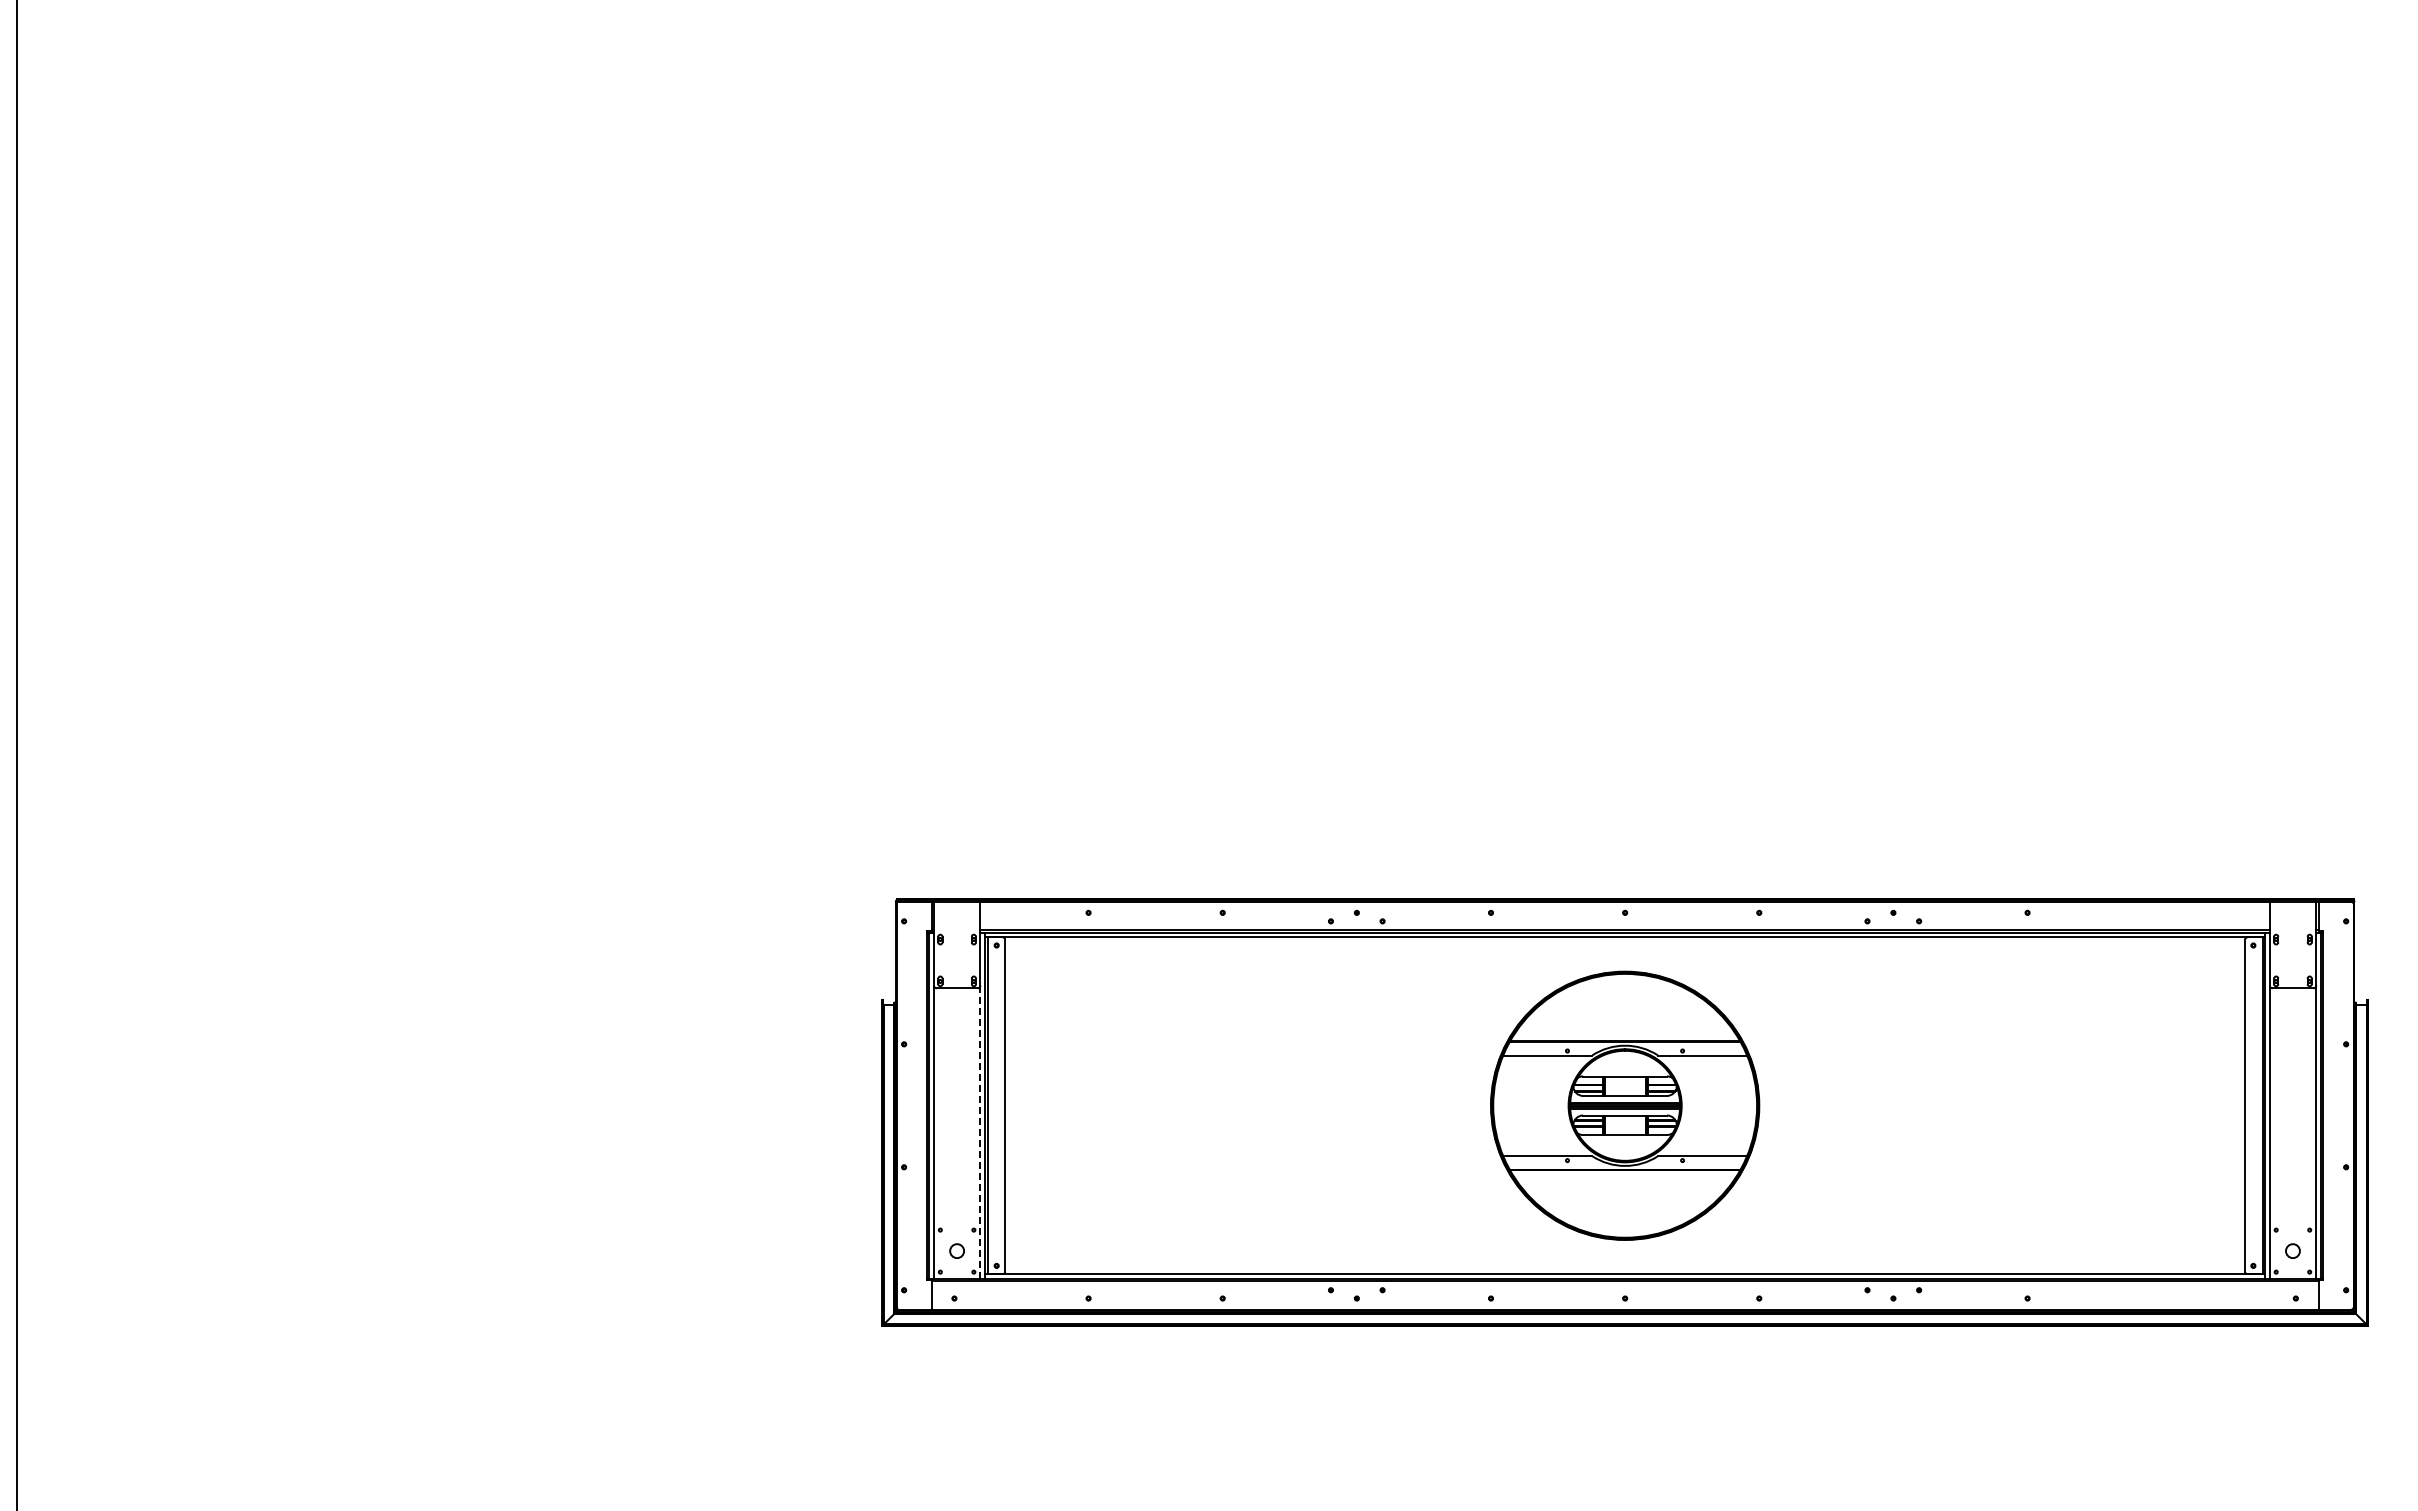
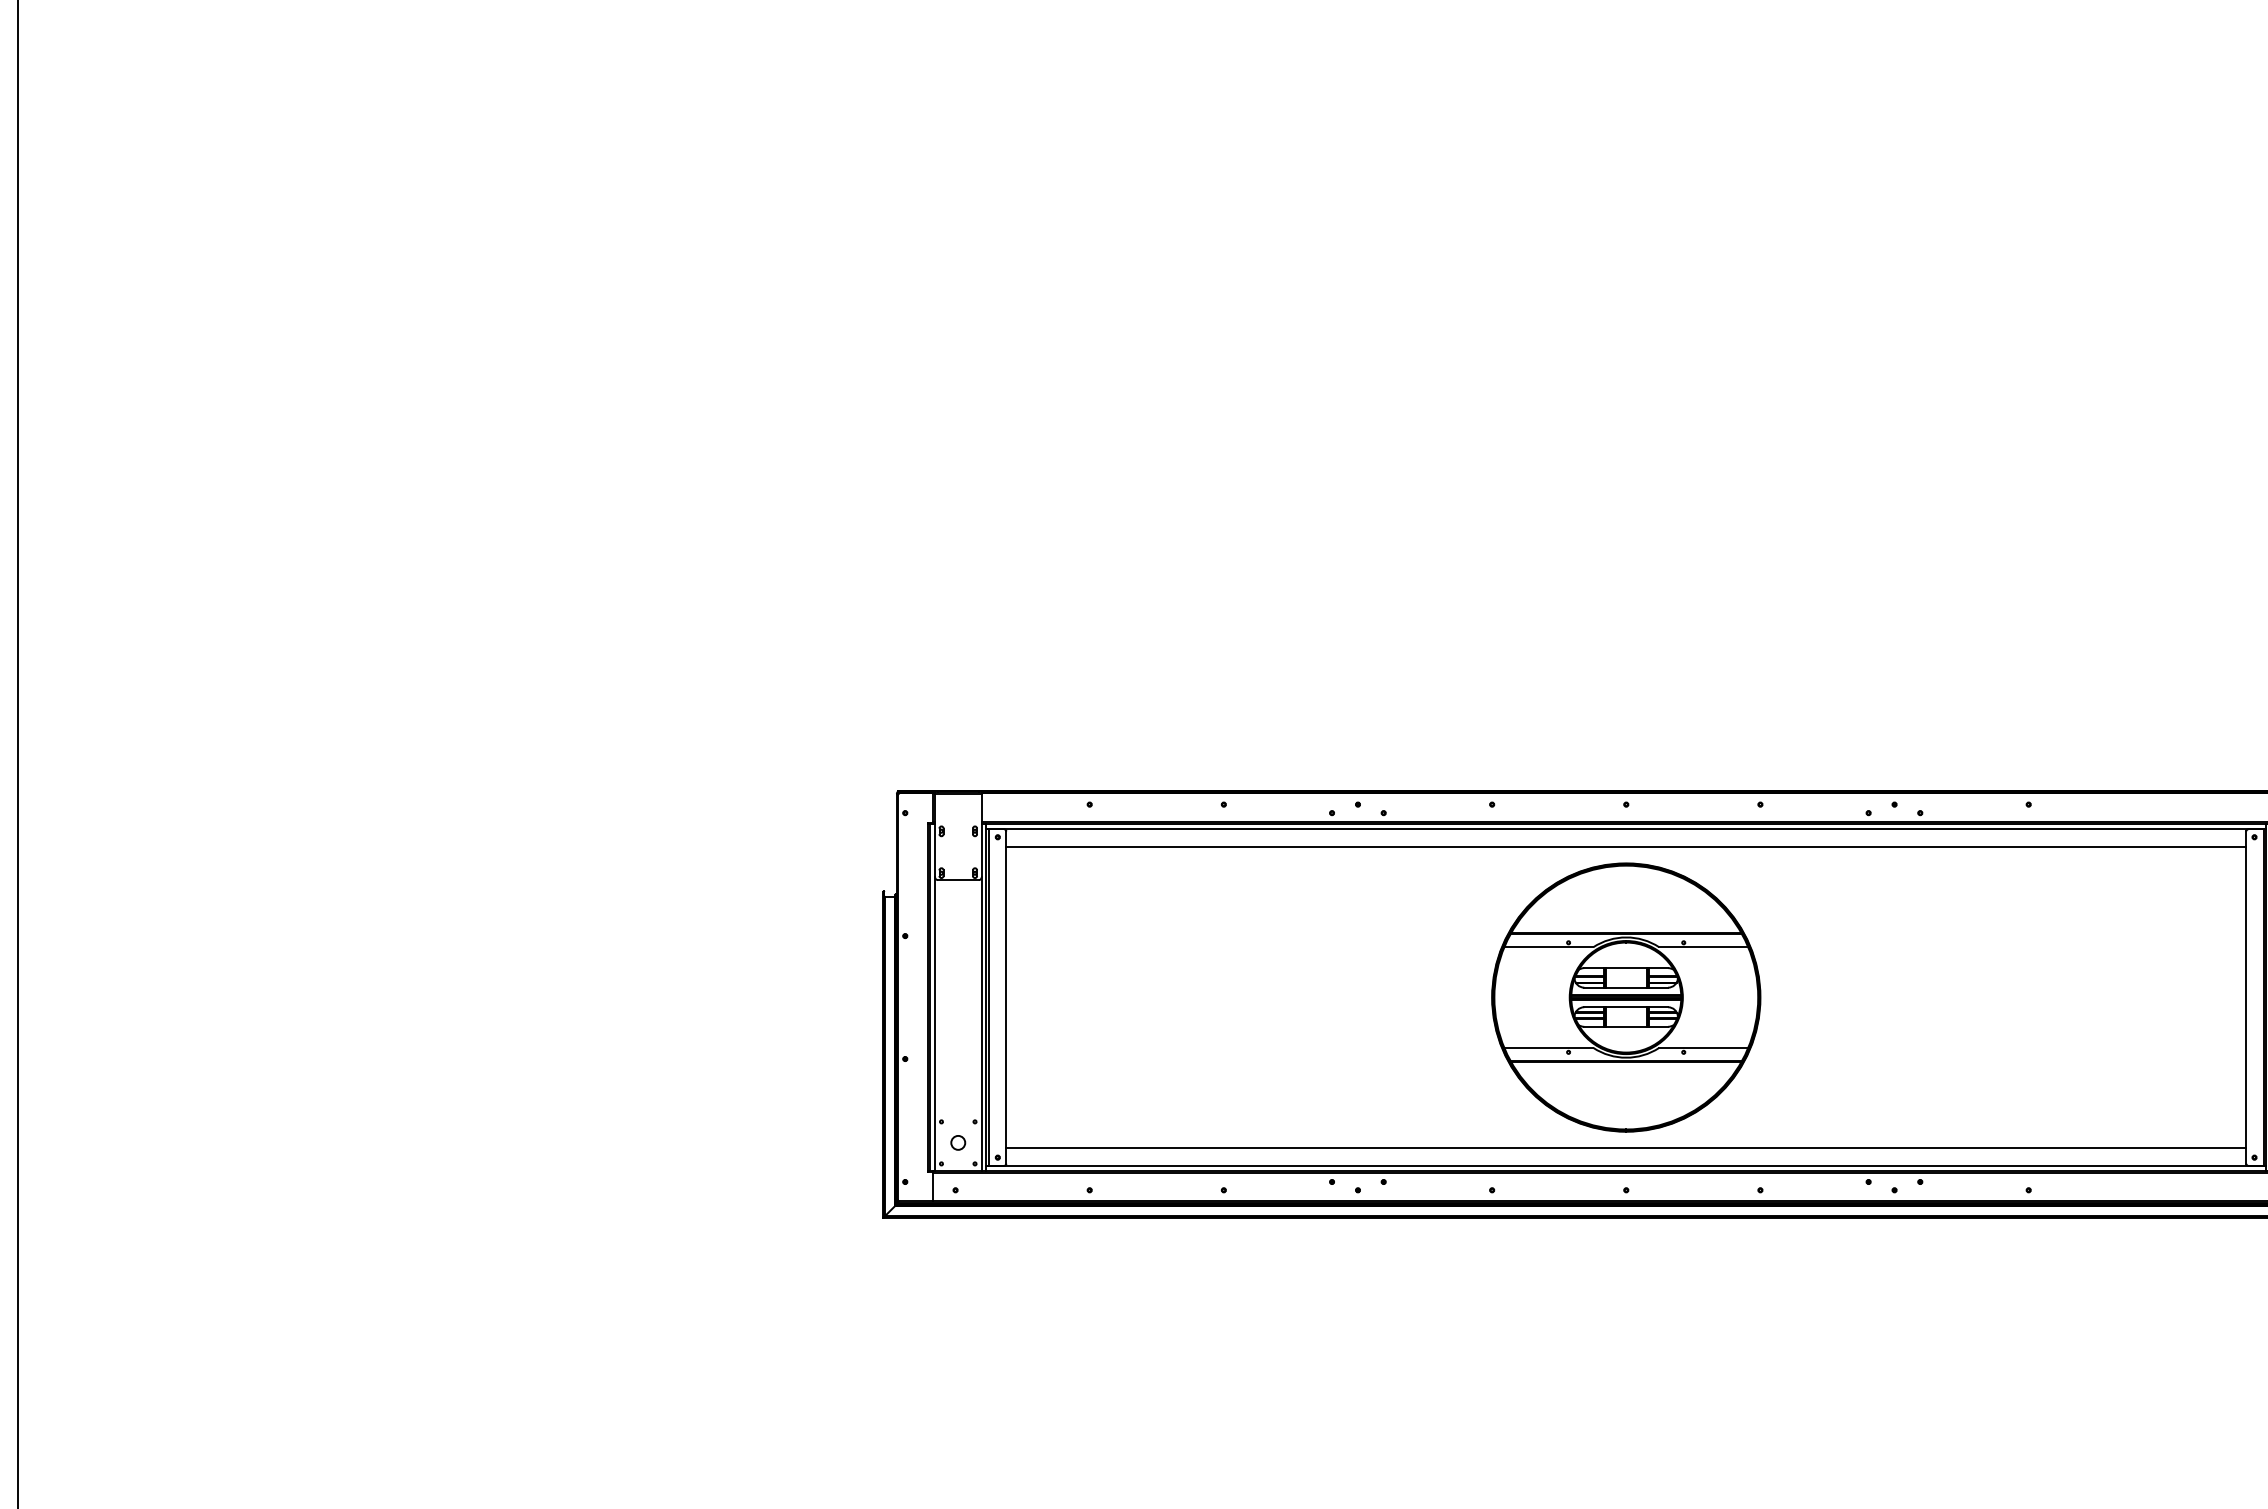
line: (1625, 954) -> (1626, 846), added
line: (980, 1132) -> (981, 1024), dashed -> solid
line: (1625, 1256) -> (1626, 1148), added

